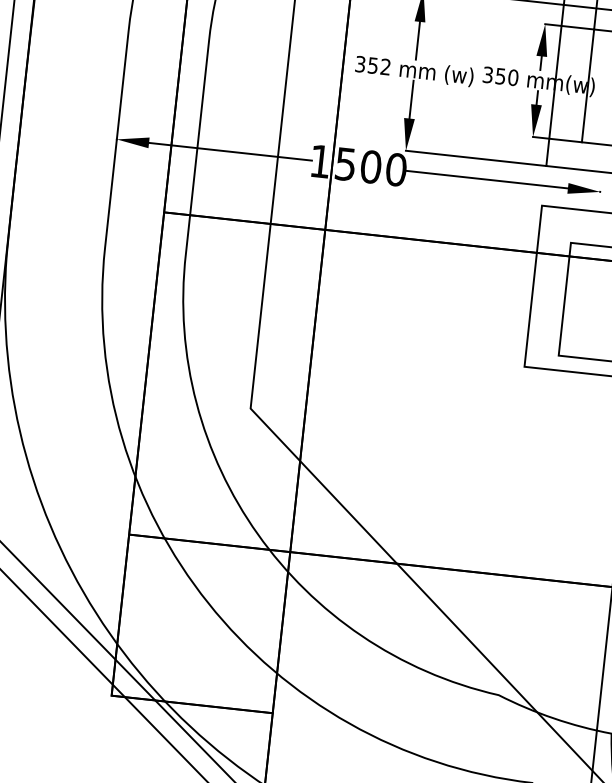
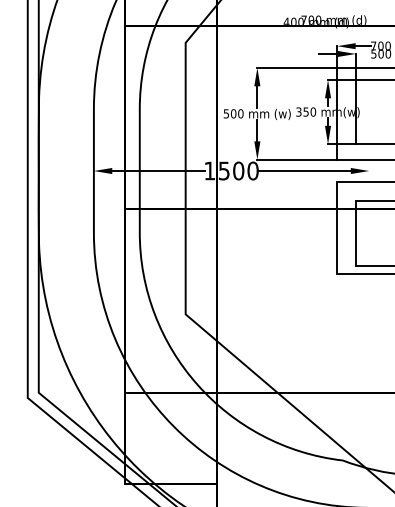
text: (372, 65) -> (233, 113), 352 -> 500

